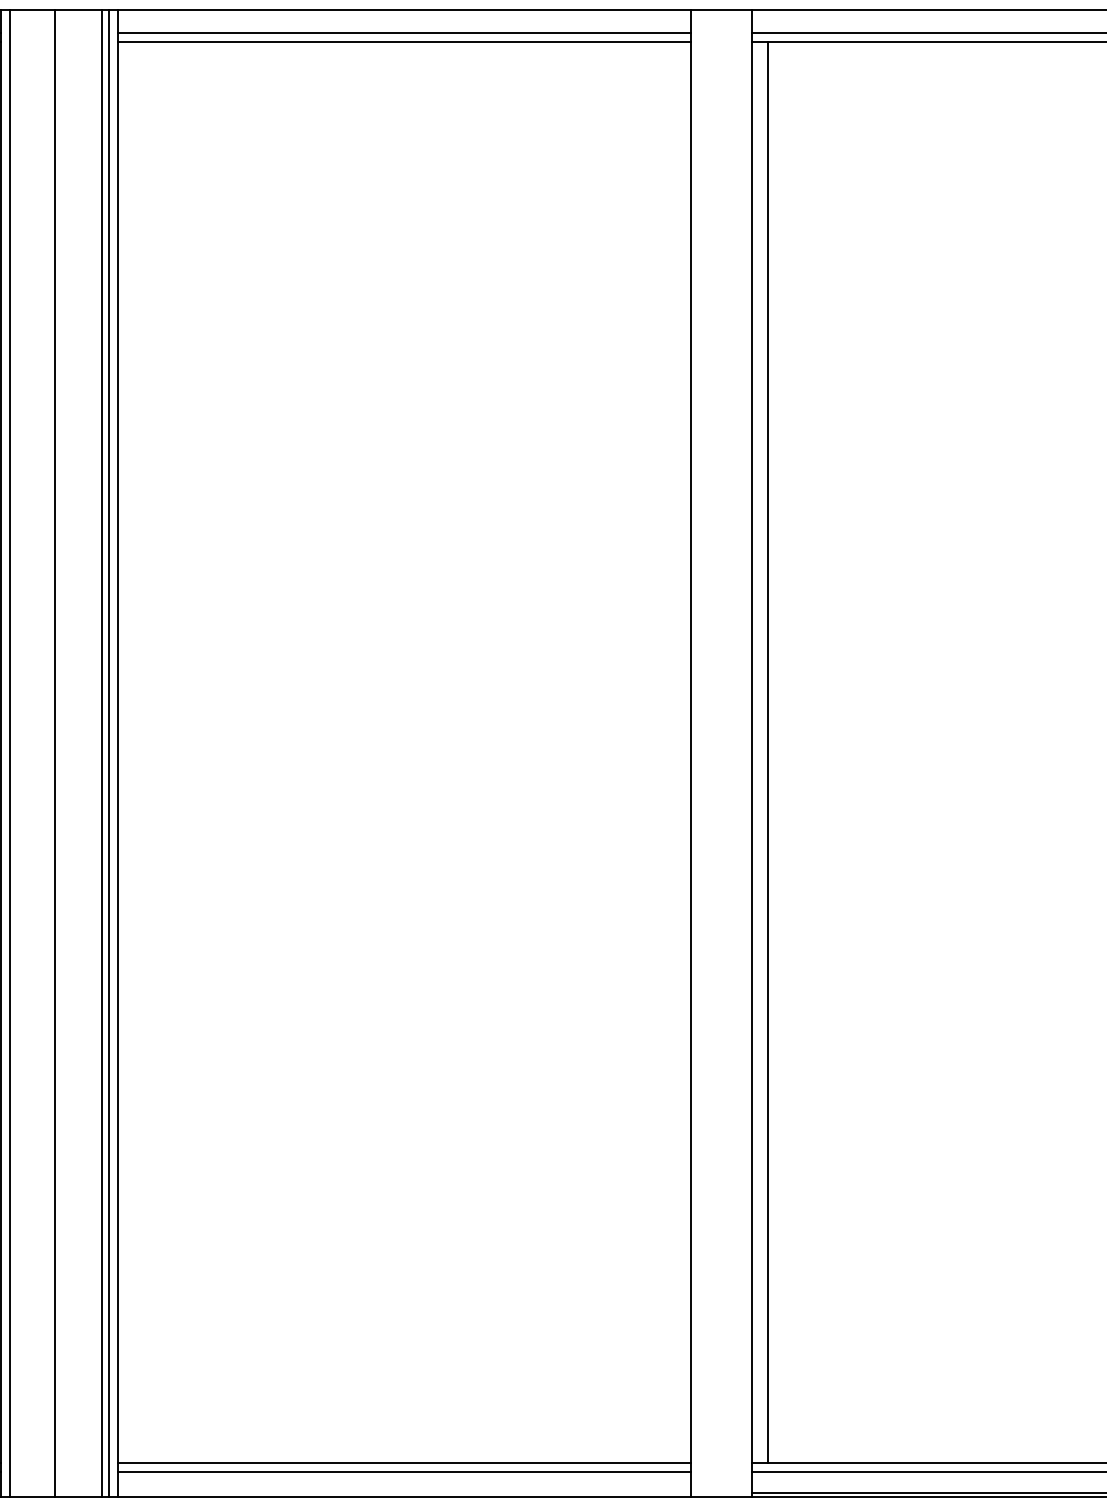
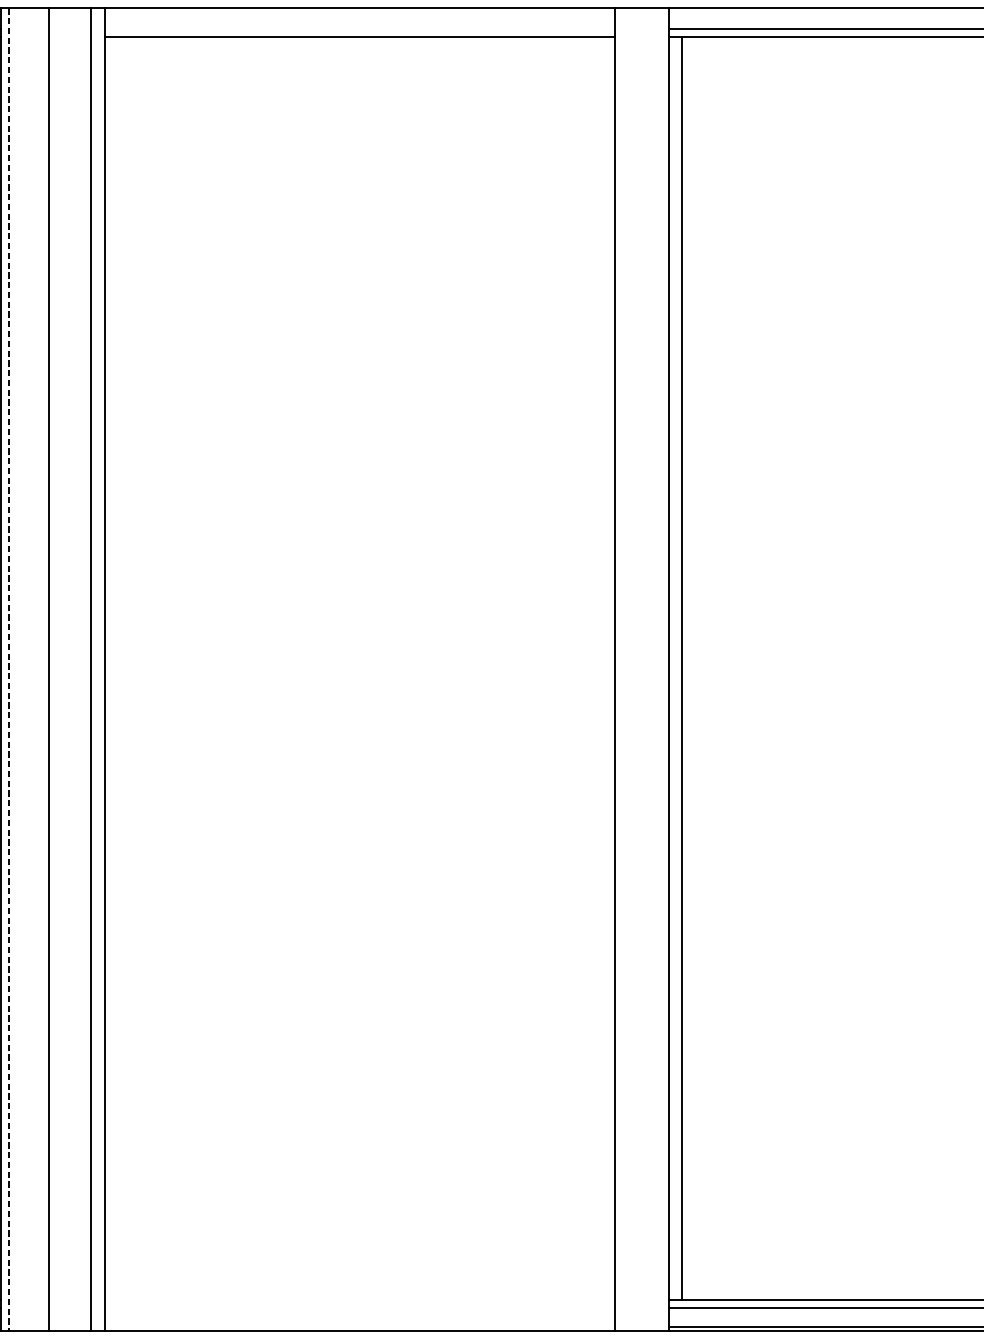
line: (404, 33) -> (359, 29), removed
line: (10, 753) -> (9, 669), solid -> dashed
line: (108, 753) -> (96, 669), removed
line: (404, 1463) -> (359, 1300), removed
line: (404, 1471) -> (359, 1307), removed

